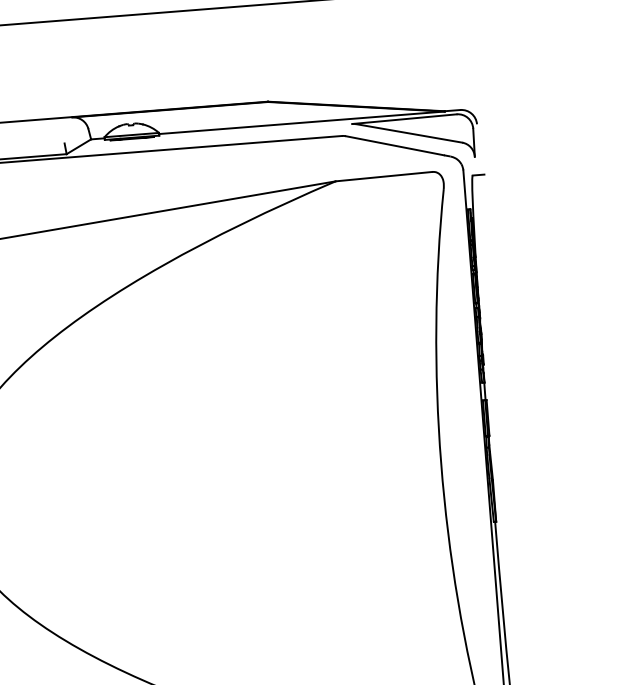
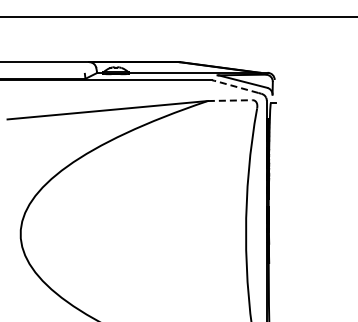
line: (395, 144) -> (236, 86), solid -> dashed
line: (384, 176) -> (230, 100), solid -> dashed

